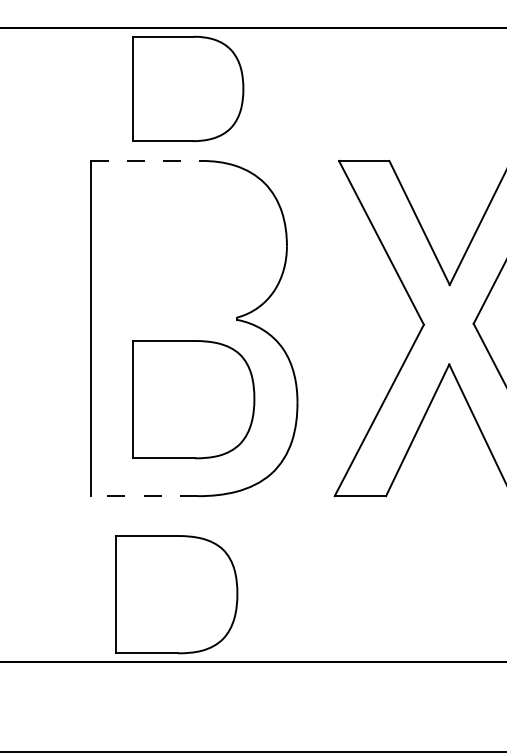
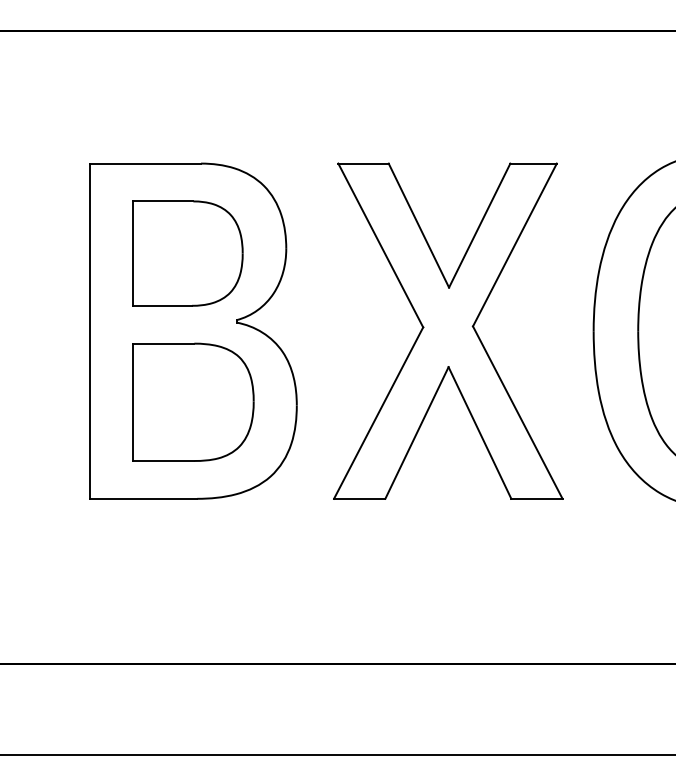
part: (188, 88) -> (187, 253), moved
line: (146, 160) -> (145, 163), dashed -> solid
line: (144, 495) -> (143, 498), dashed -> solid
part: (177, 593) -> (176, 596), removed

